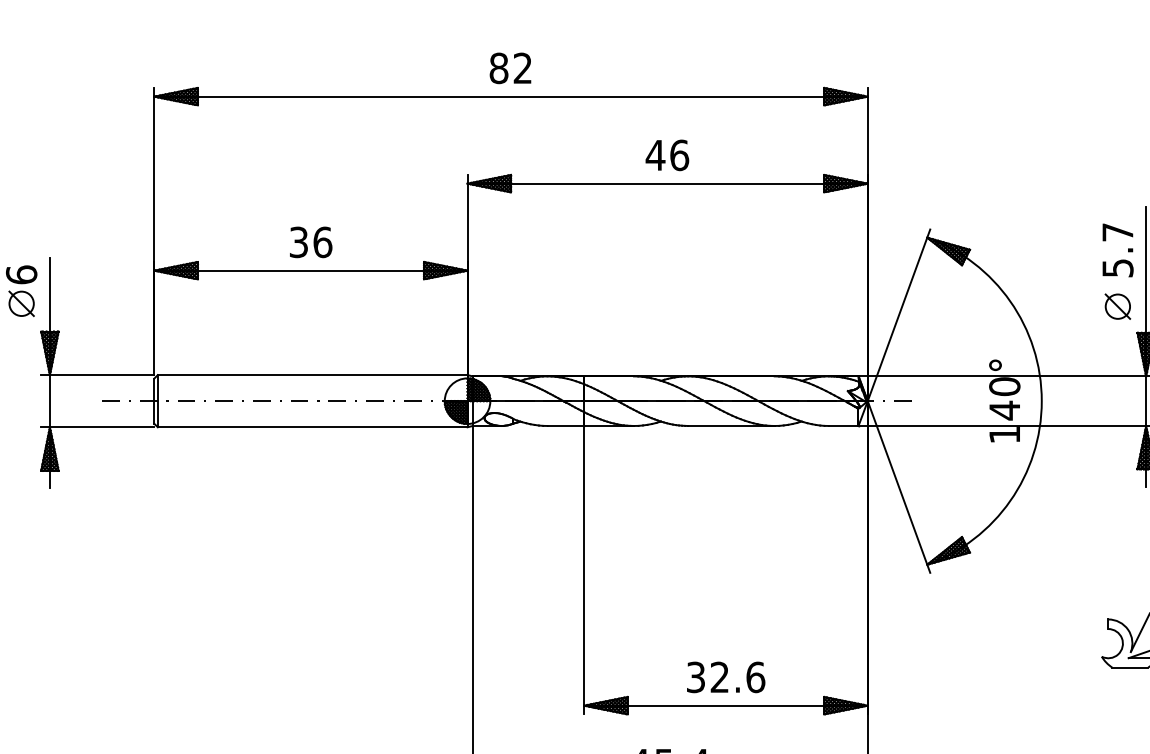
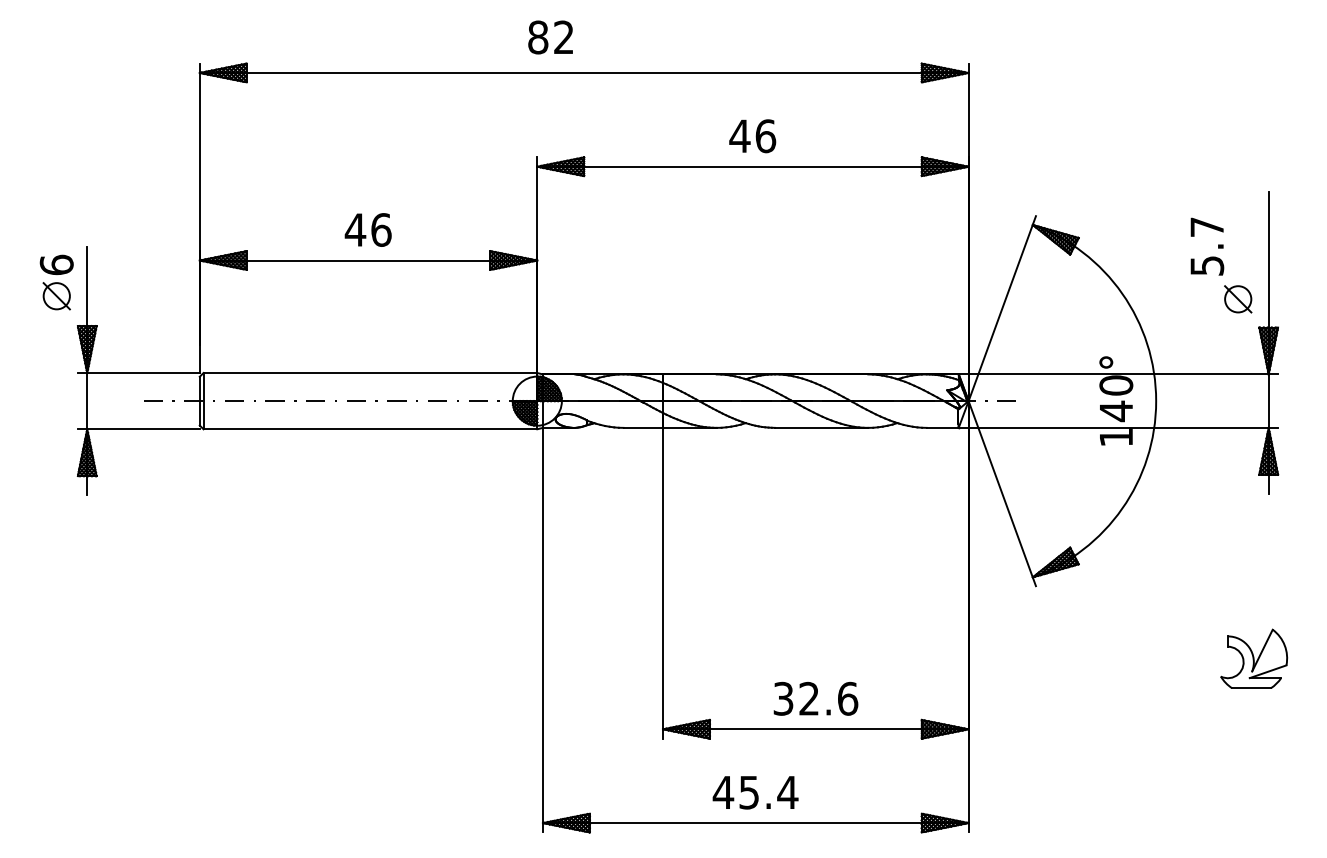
text: (510, 68) -> (550, 37), moved
text: (298, 241) -> (355, 229), 36 -> 46
text: (1118, 250) -> (1207, 246), moved

